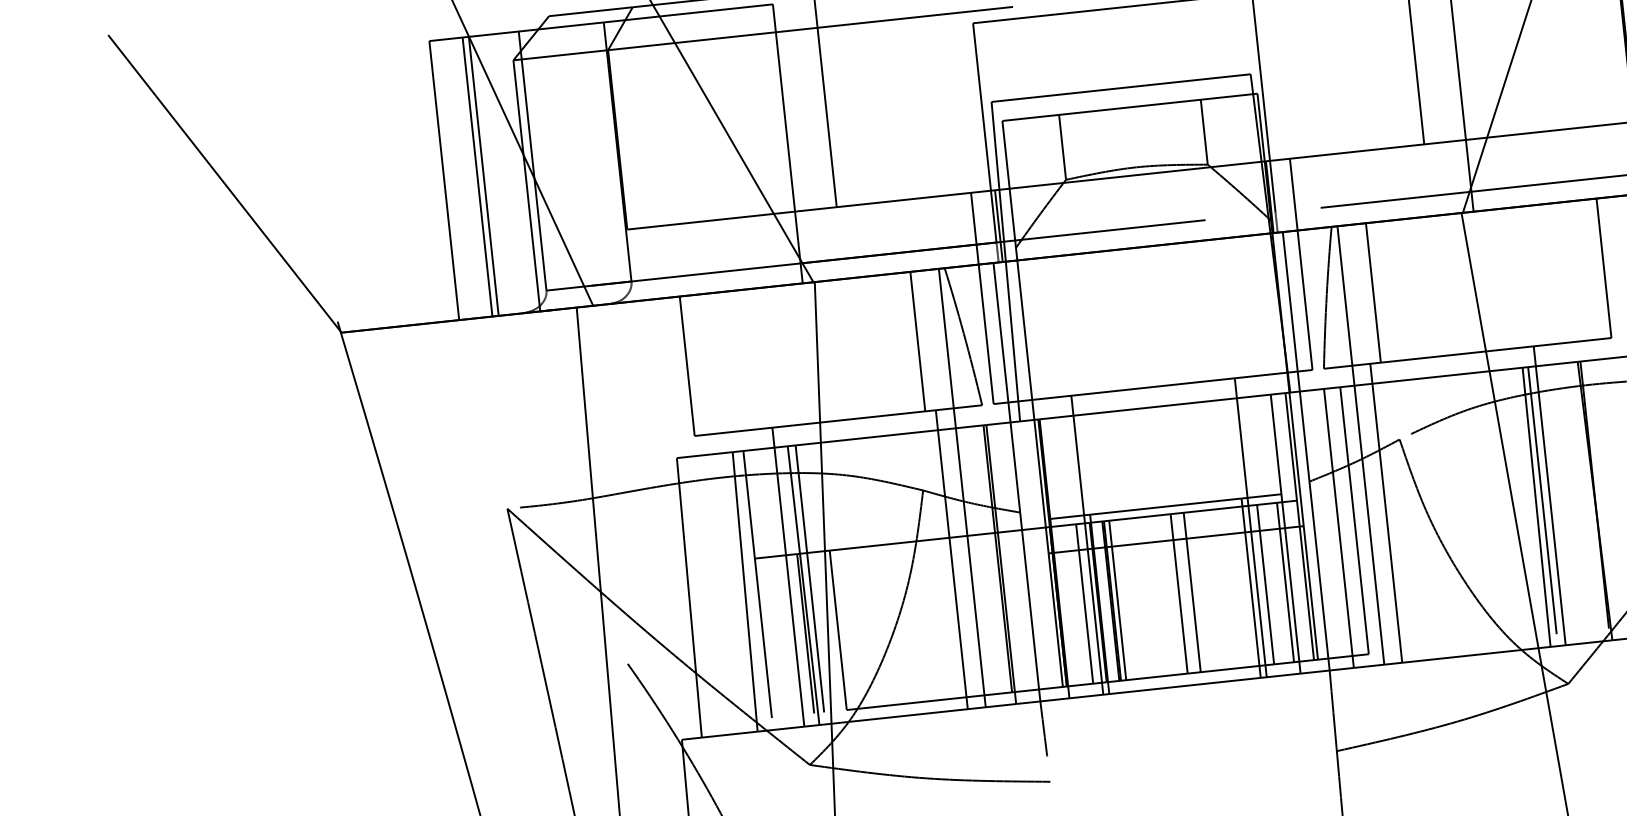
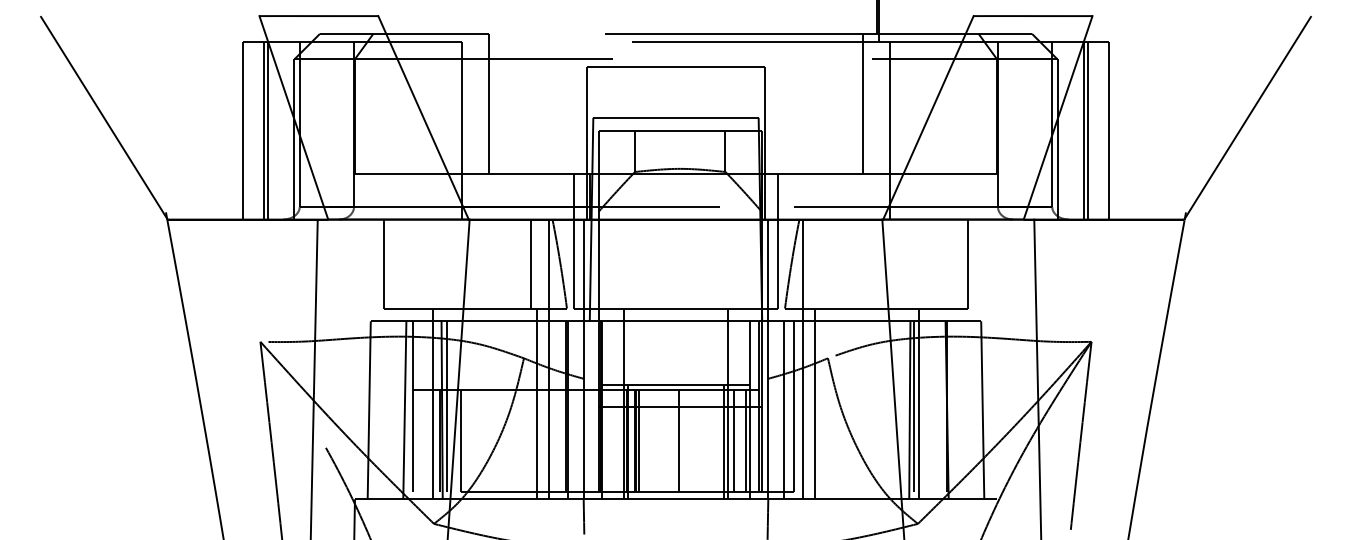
line: (1373, 292) -> (821, 263), removed
line: (1191, 592) -> (686, 440), removed
line: (1085, 603) -> (618, 440), removed

